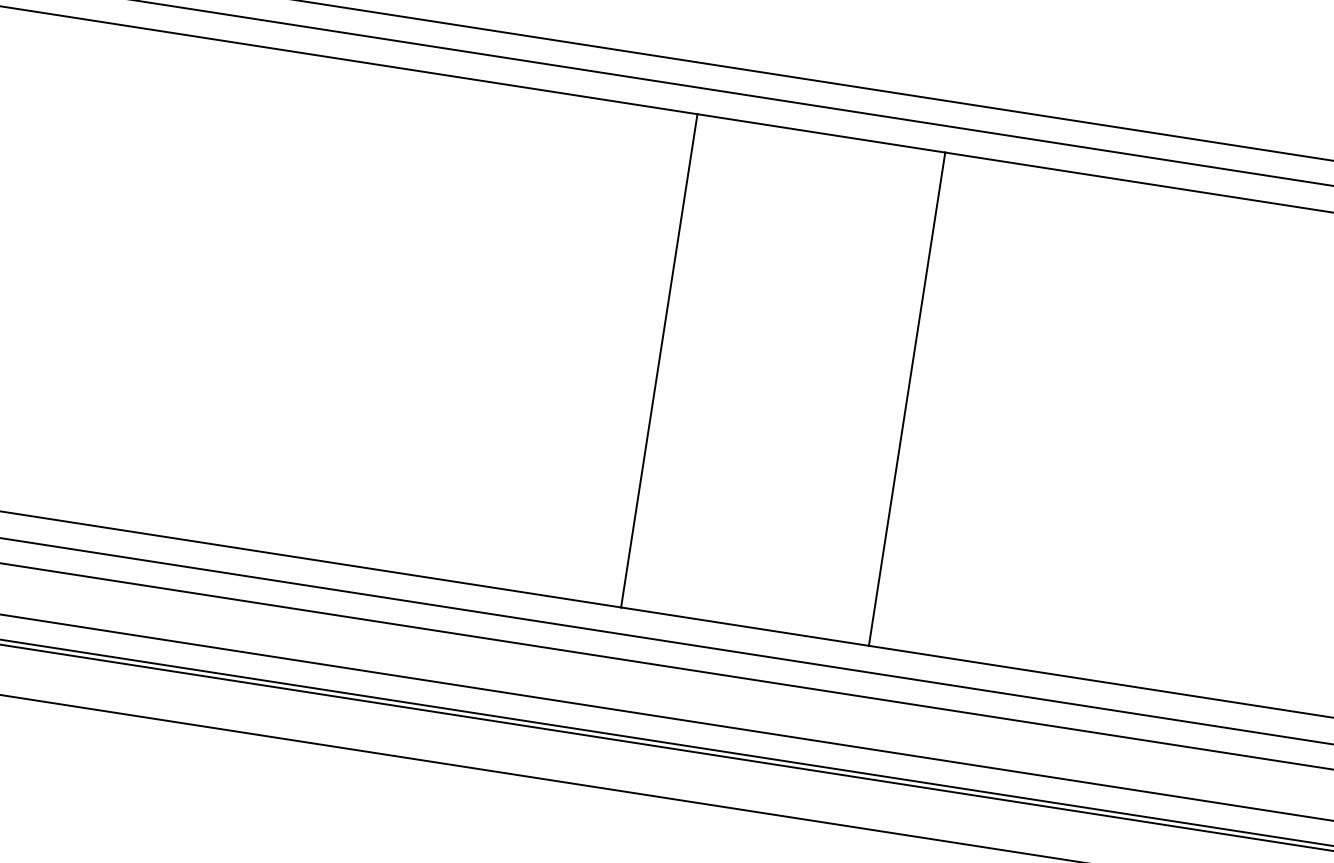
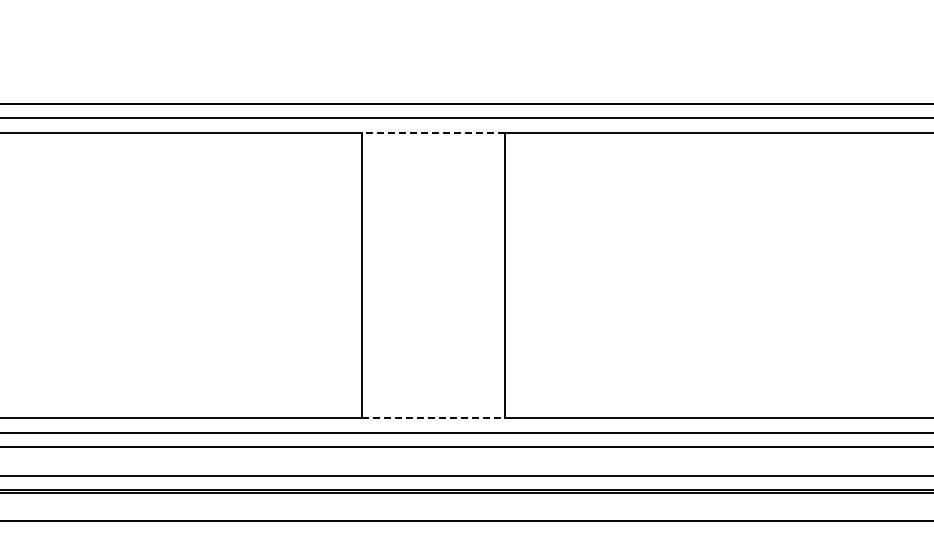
line: (822, 132) -> (433, 132), solid -> dashed
line: (745, 626) -> (433, 417), solid -> dashed

